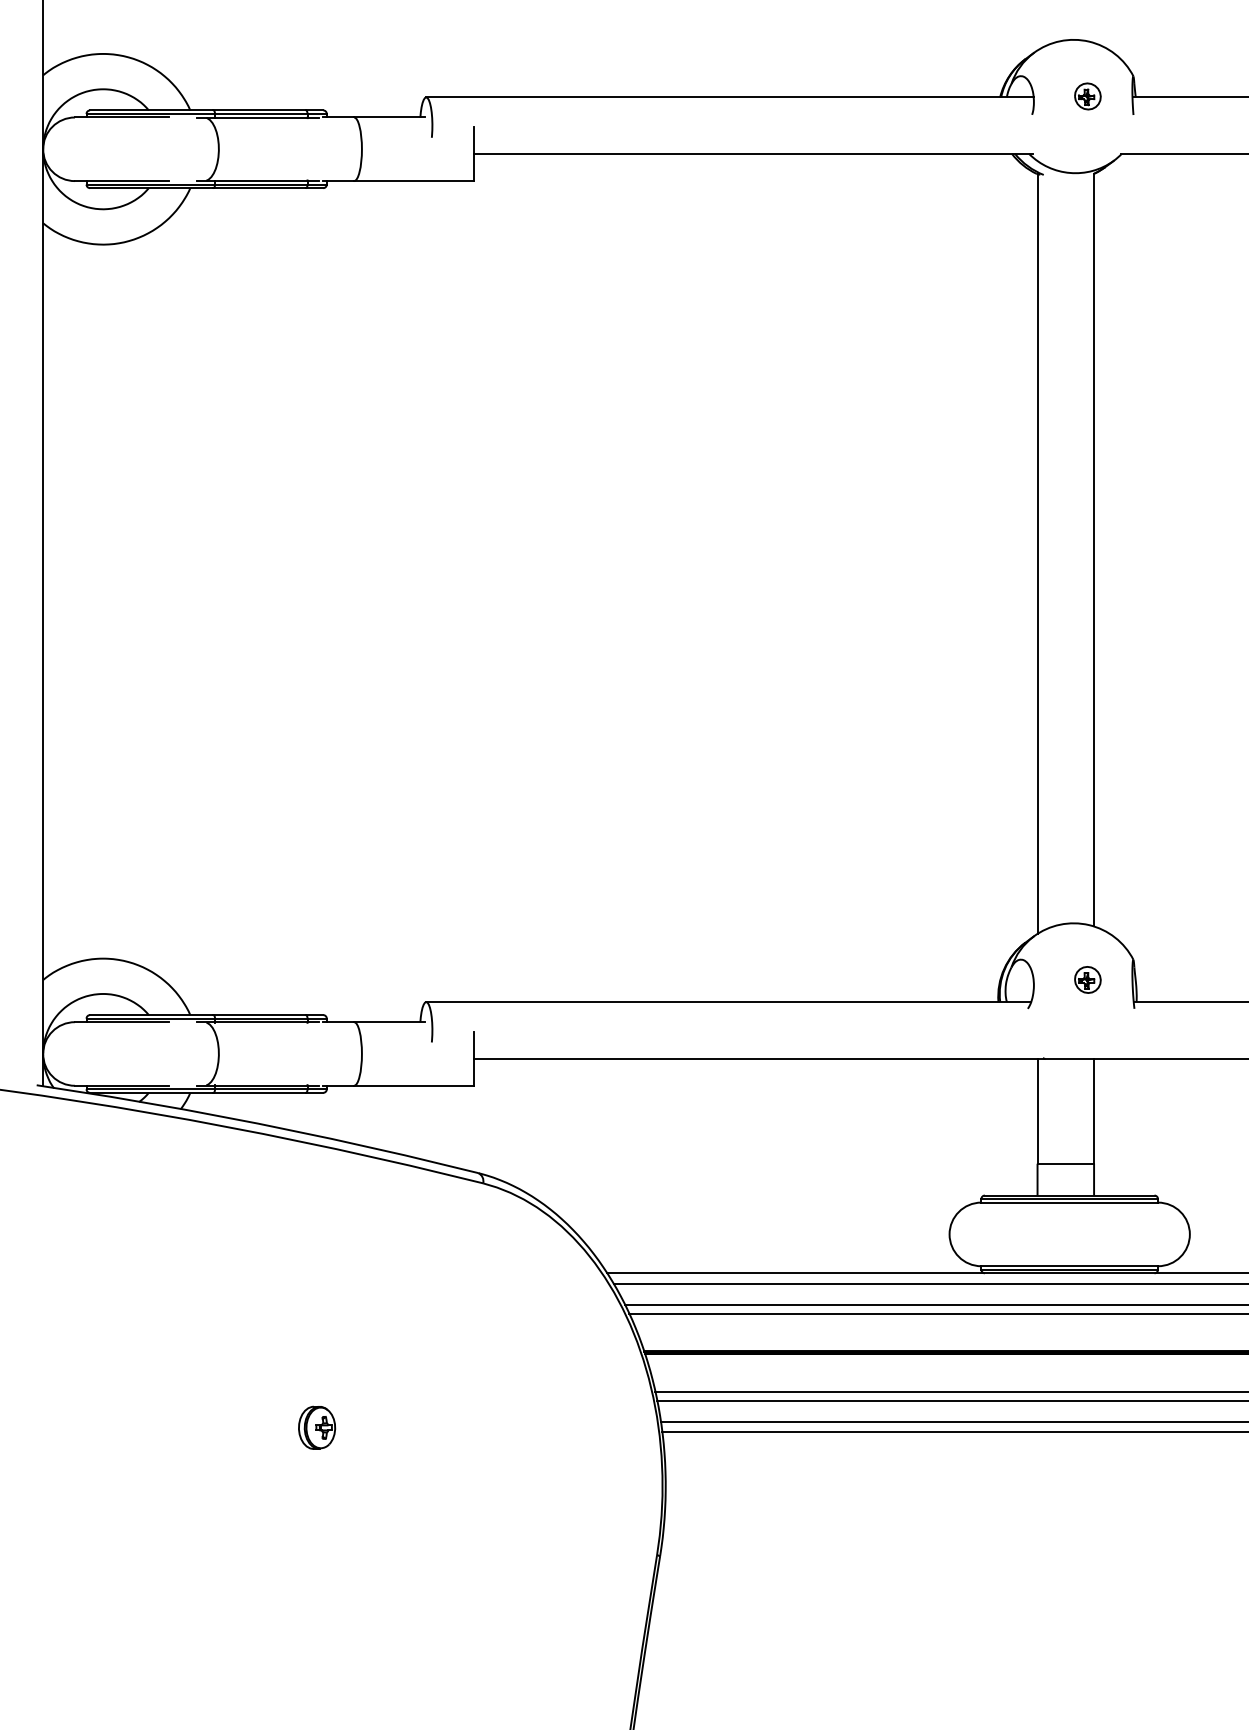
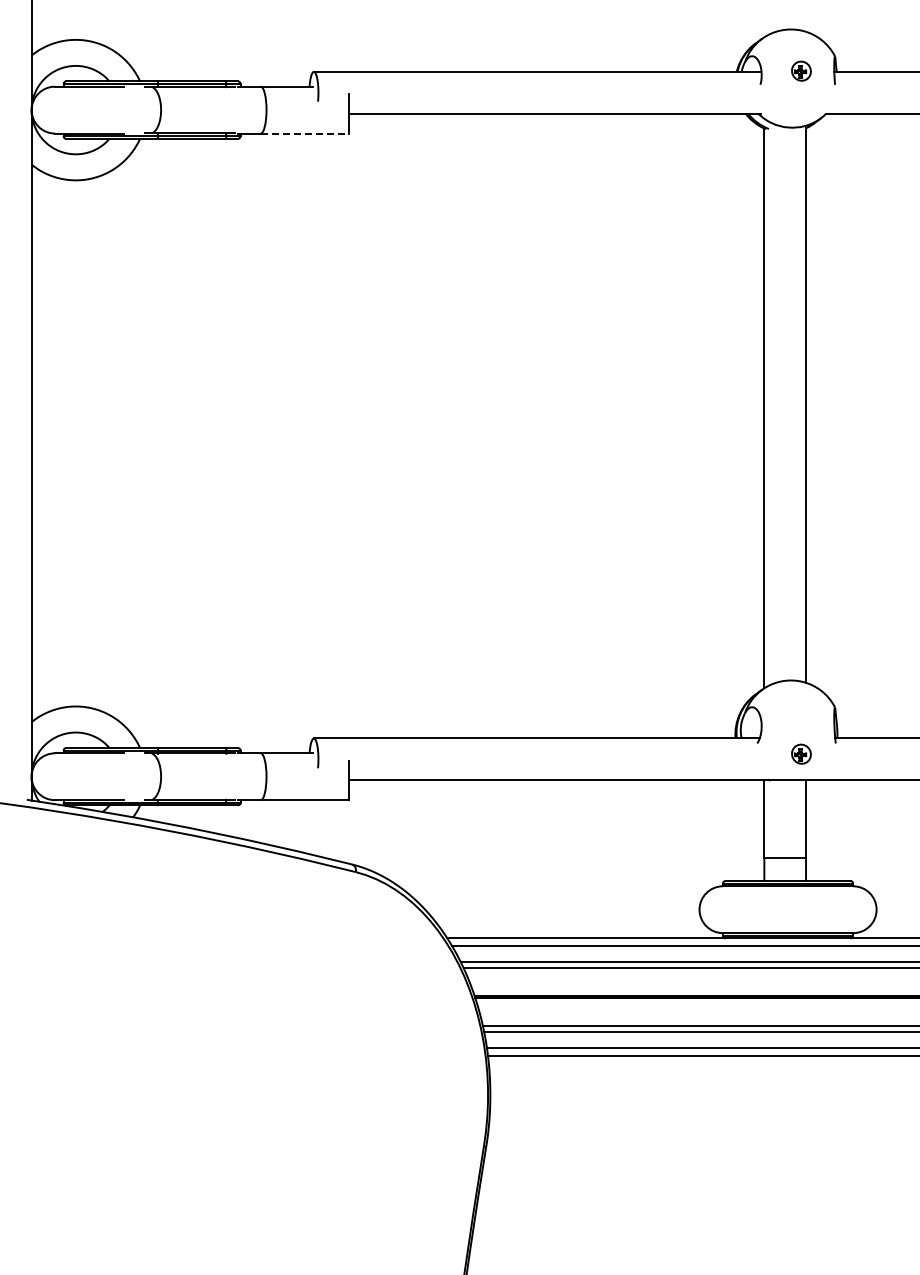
line: (414, 181) -> (305, 133), solid -> dashed
part: (1087, 978) -> (801, 753), moved
part: (317, 1426) -> (233, 1051), removed

